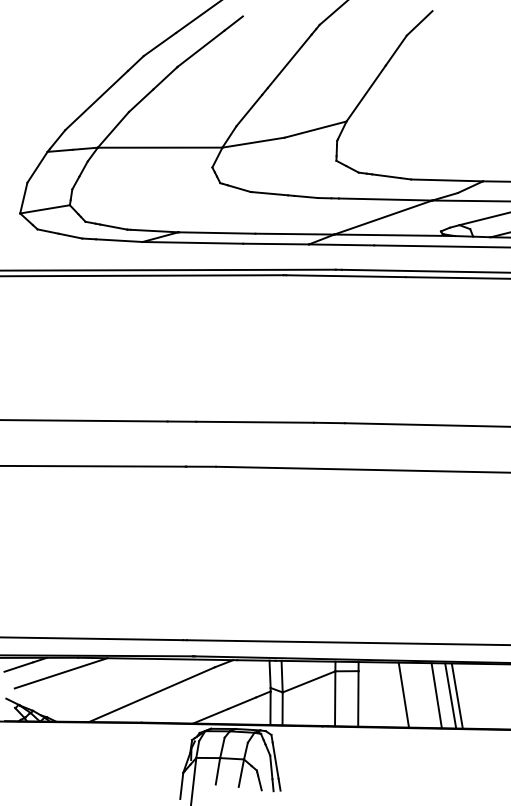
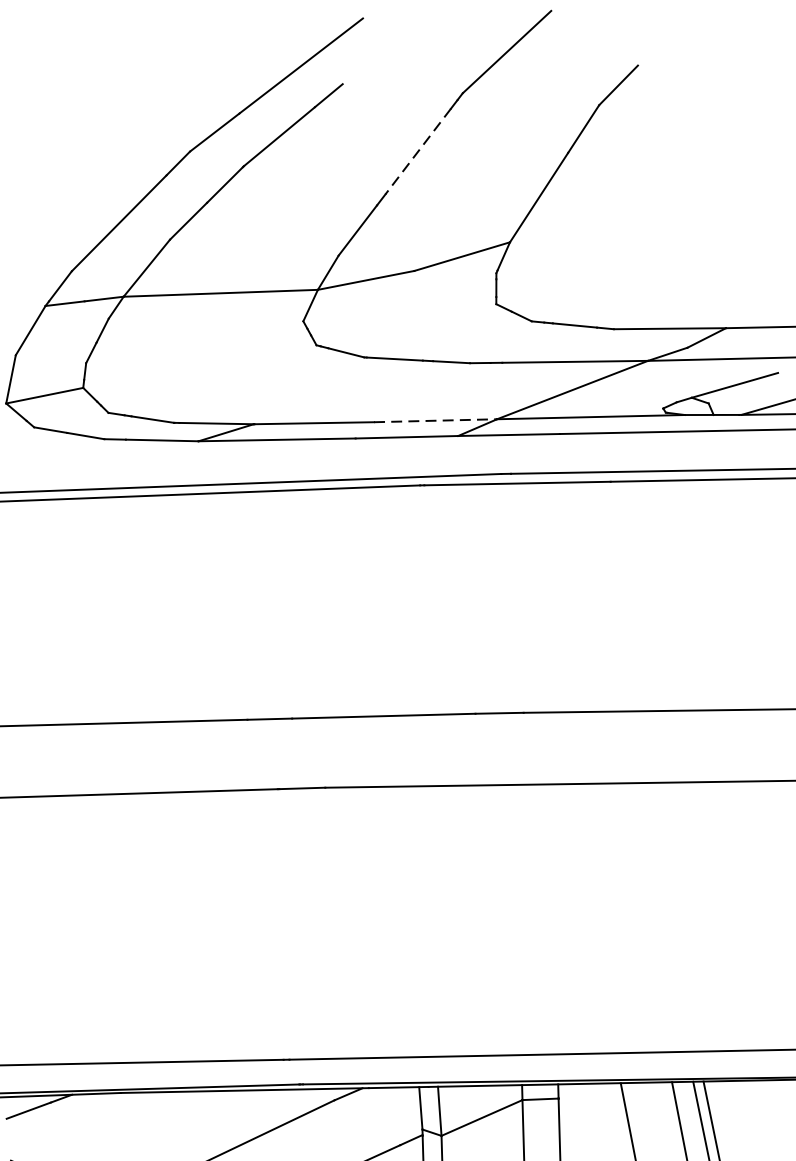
line: (289, 61) -> (417, 151), solid -> dashed
line: (295, 234) -> (436, 421), solid -> dashed
line: (60, 673) -> (94, 1118), removed

